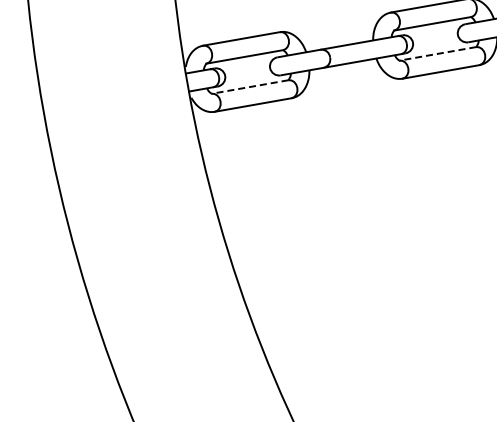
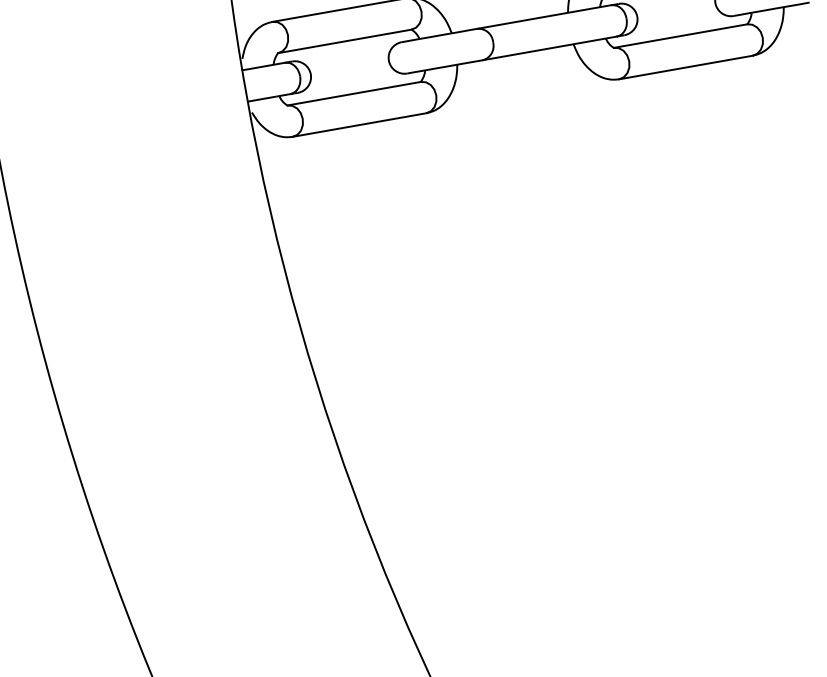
line: (437, 53) -> (679, 35), dashed -> solid
line: (250, 87) -> (354, 94), dashed -> solid

